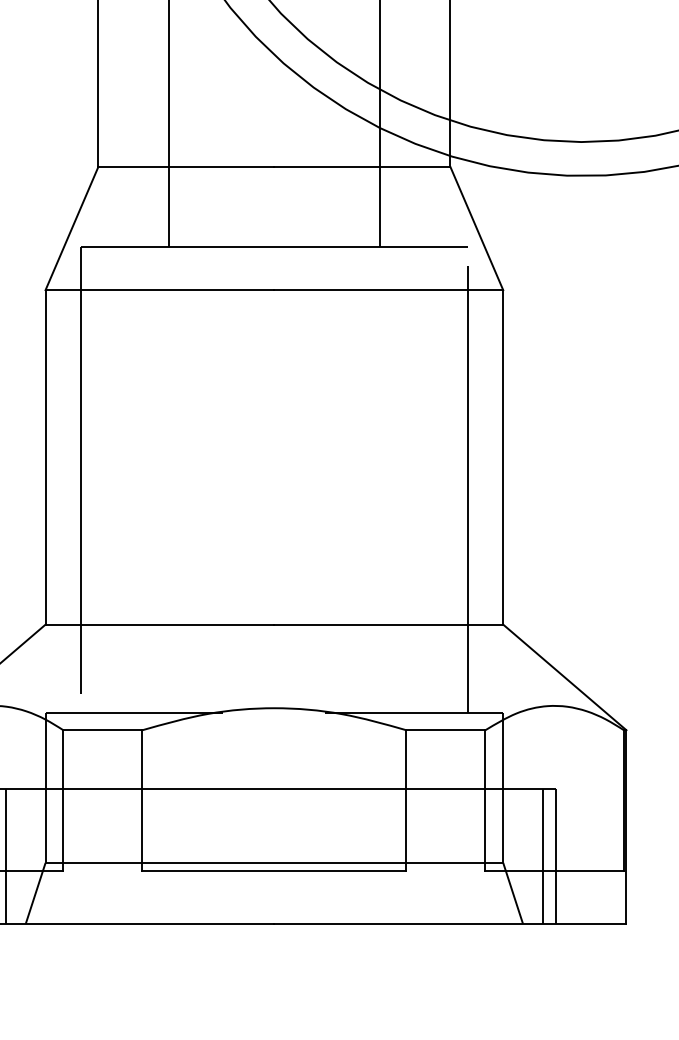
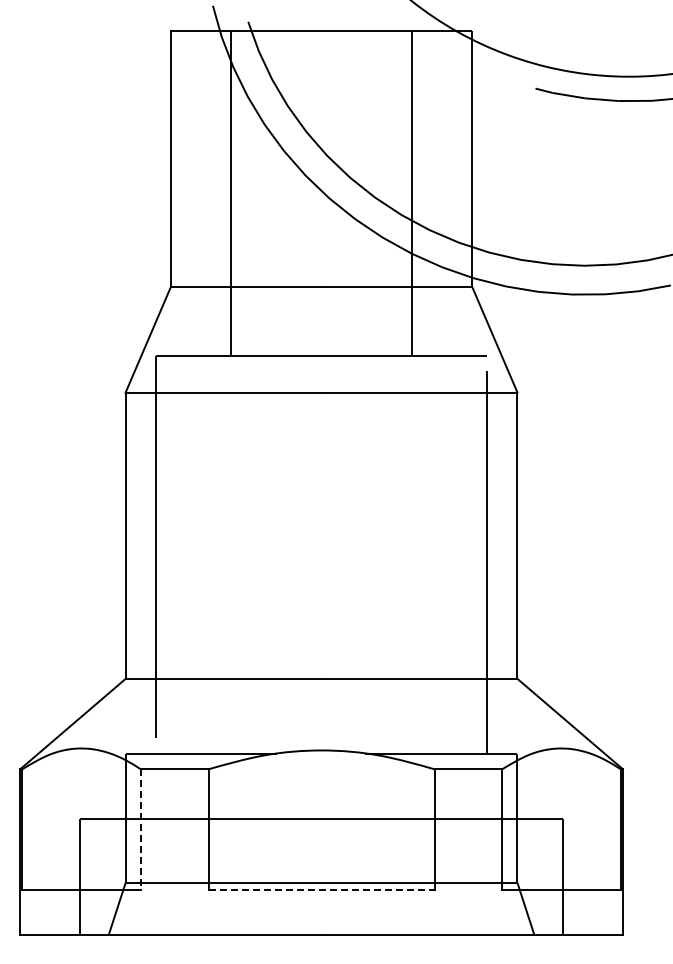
line: (62, 801) -> (140, 830), solid -> dashed
line: (5, 856) -> (91, 877), removed
line: (542, 856) -> (551, 877), removed
line: (275, 870) -> (322, 889), solid -> dashed

